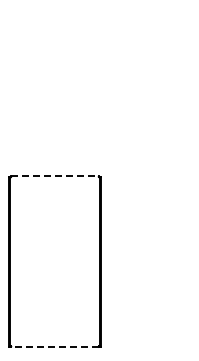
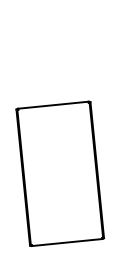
line: (55, 176) -> (53, 105), dashed -> solid
line: (54, 347) -> (66, 242), dashed -> solid

